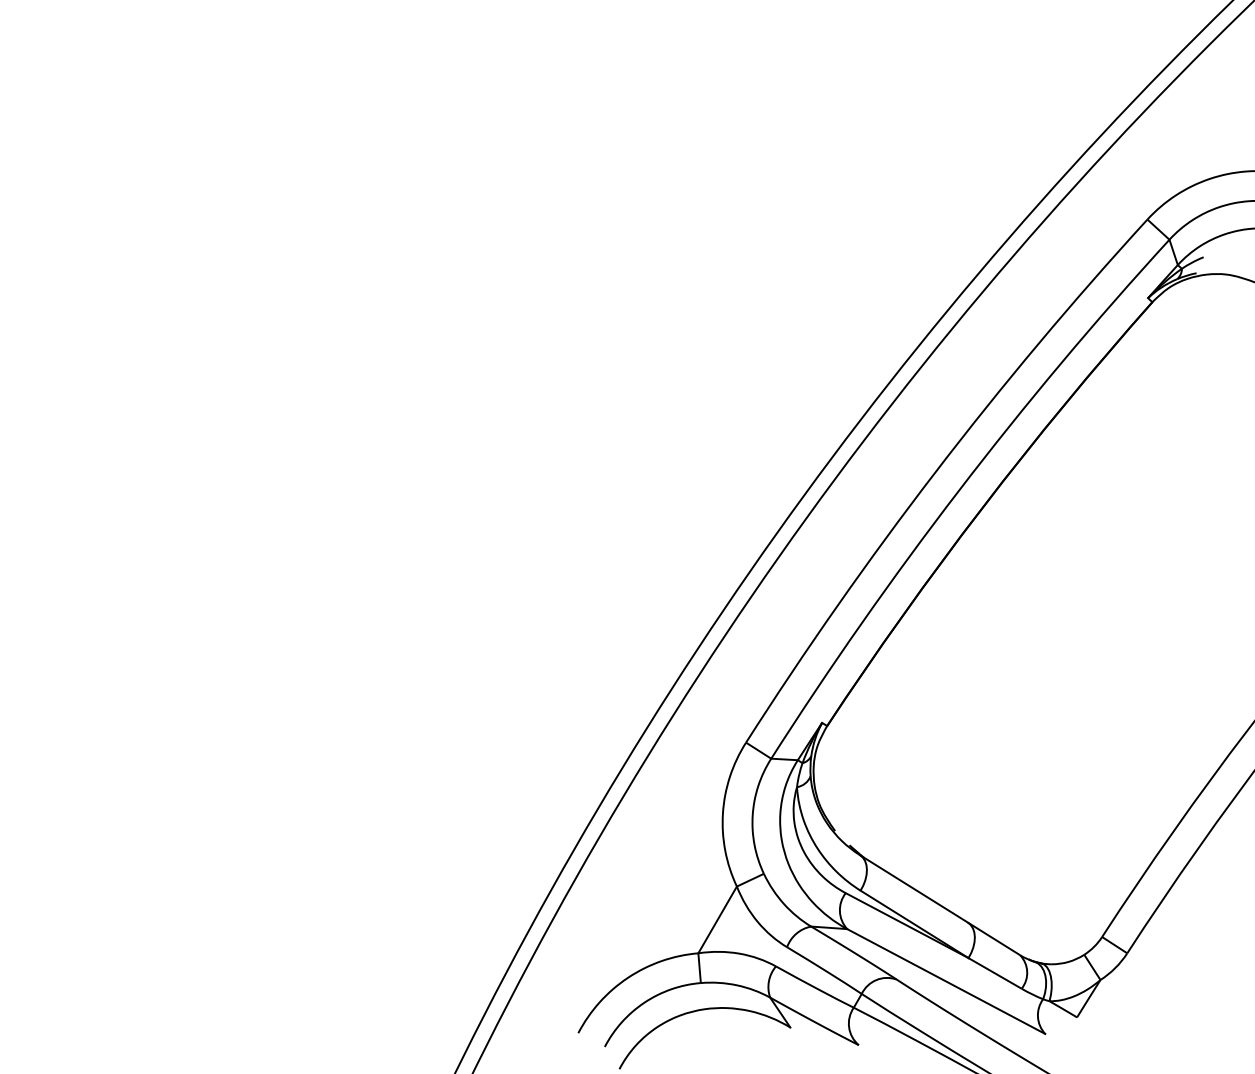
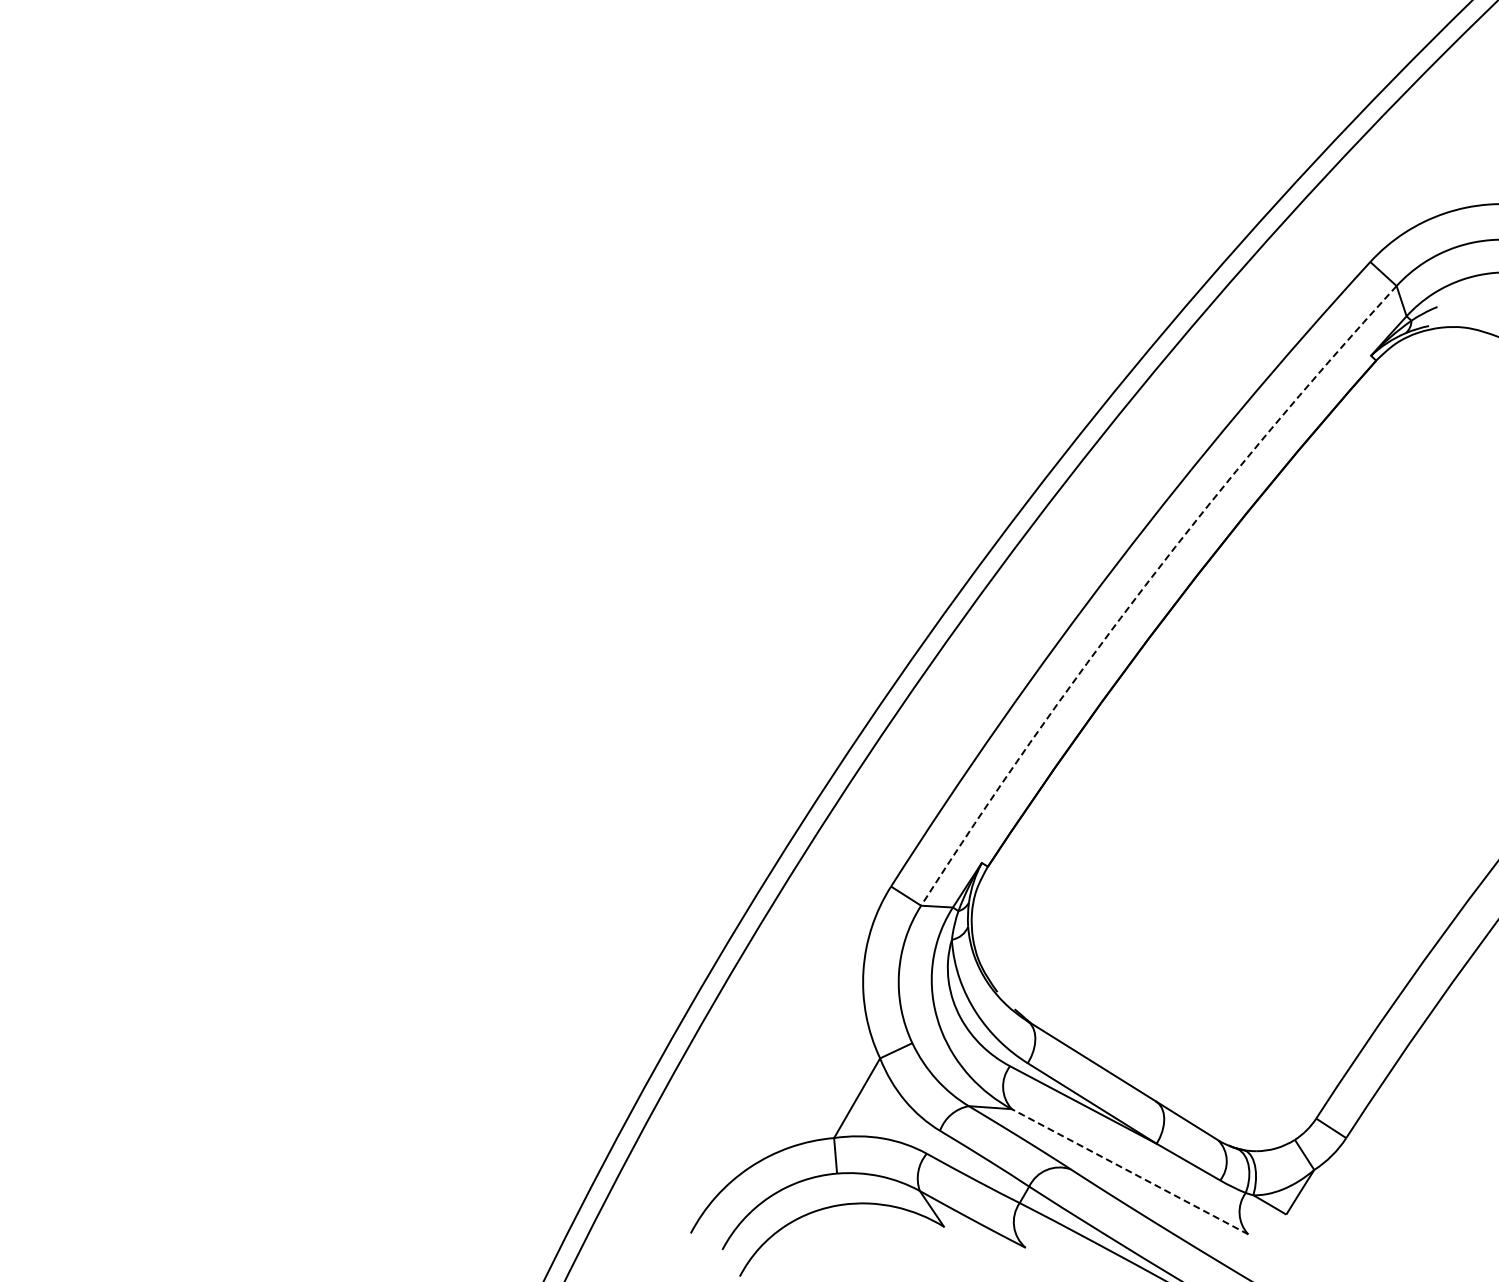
arc: (959, 490) -> (1145, 585), solid -> dashed
line: (946, 981) -> (1130, 1171), solid -> dashed

